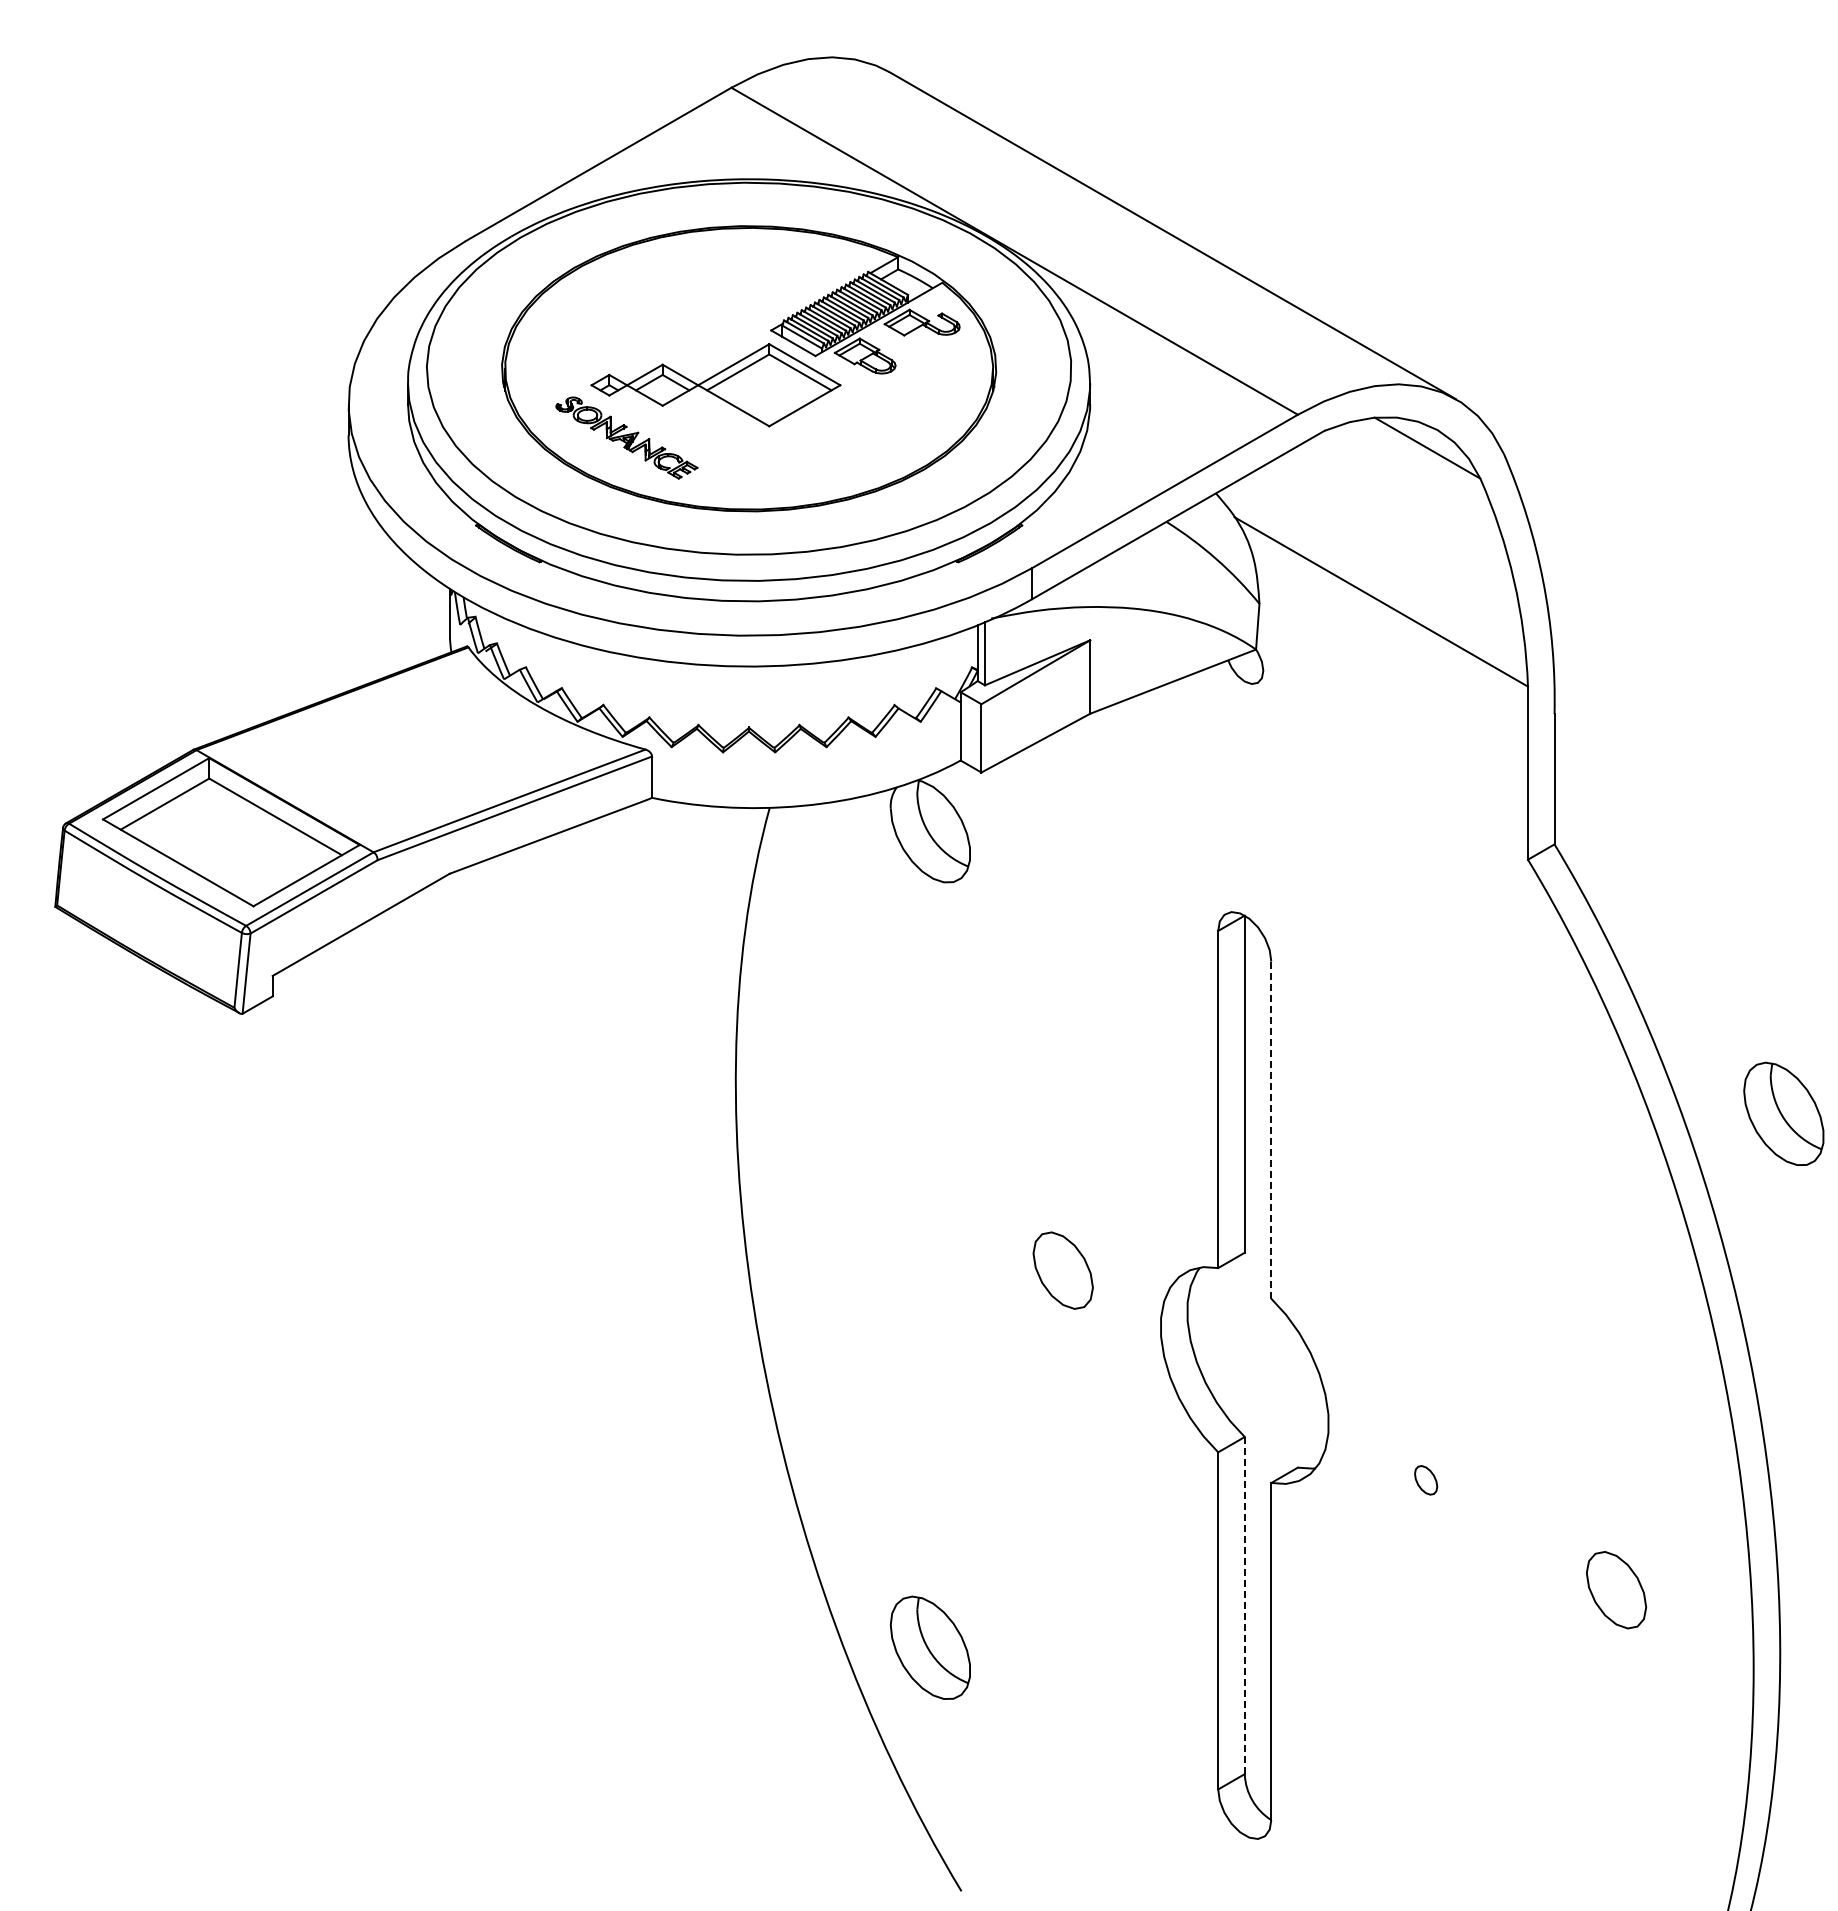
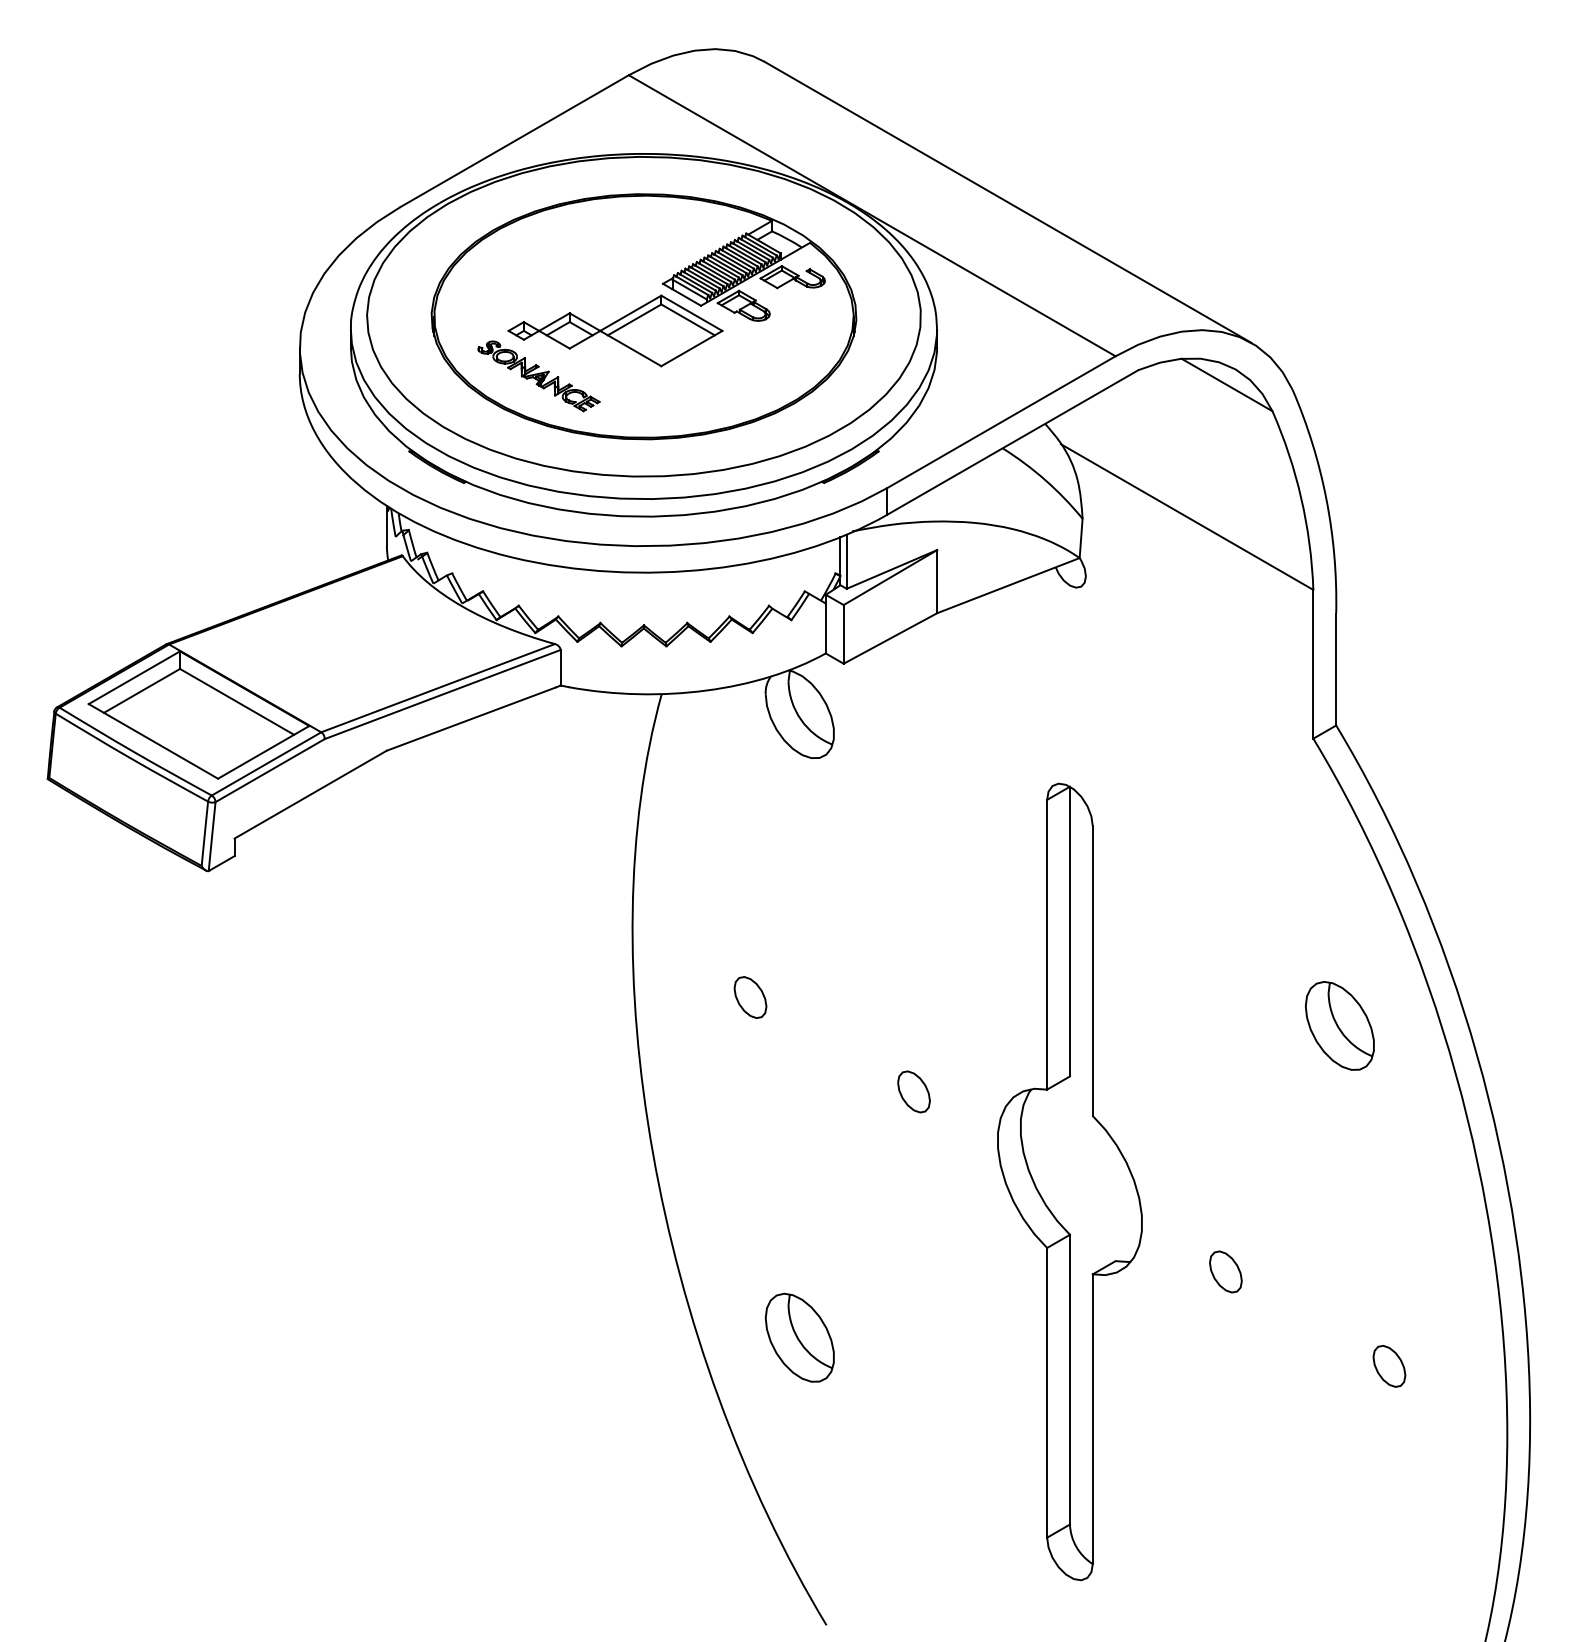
part: (1783, 1113) -> (1339, 1025), moved
line: (1271, 1130) -> (1092, 971), dashed -> solid
part: (872, 1160) -> (750, 997), added
part: (1063, 1270) -> (914, 1091), size x0.62
part: (1425, 1480) -> (1225, 1272), size x1.67
part: (1616, 1589) -> (1389, 1365), size x0.62
line: (1244, 1605) -> (1069, 1379), dashed -> solid
part: (929, 1647) -> (799, 1337), moved

